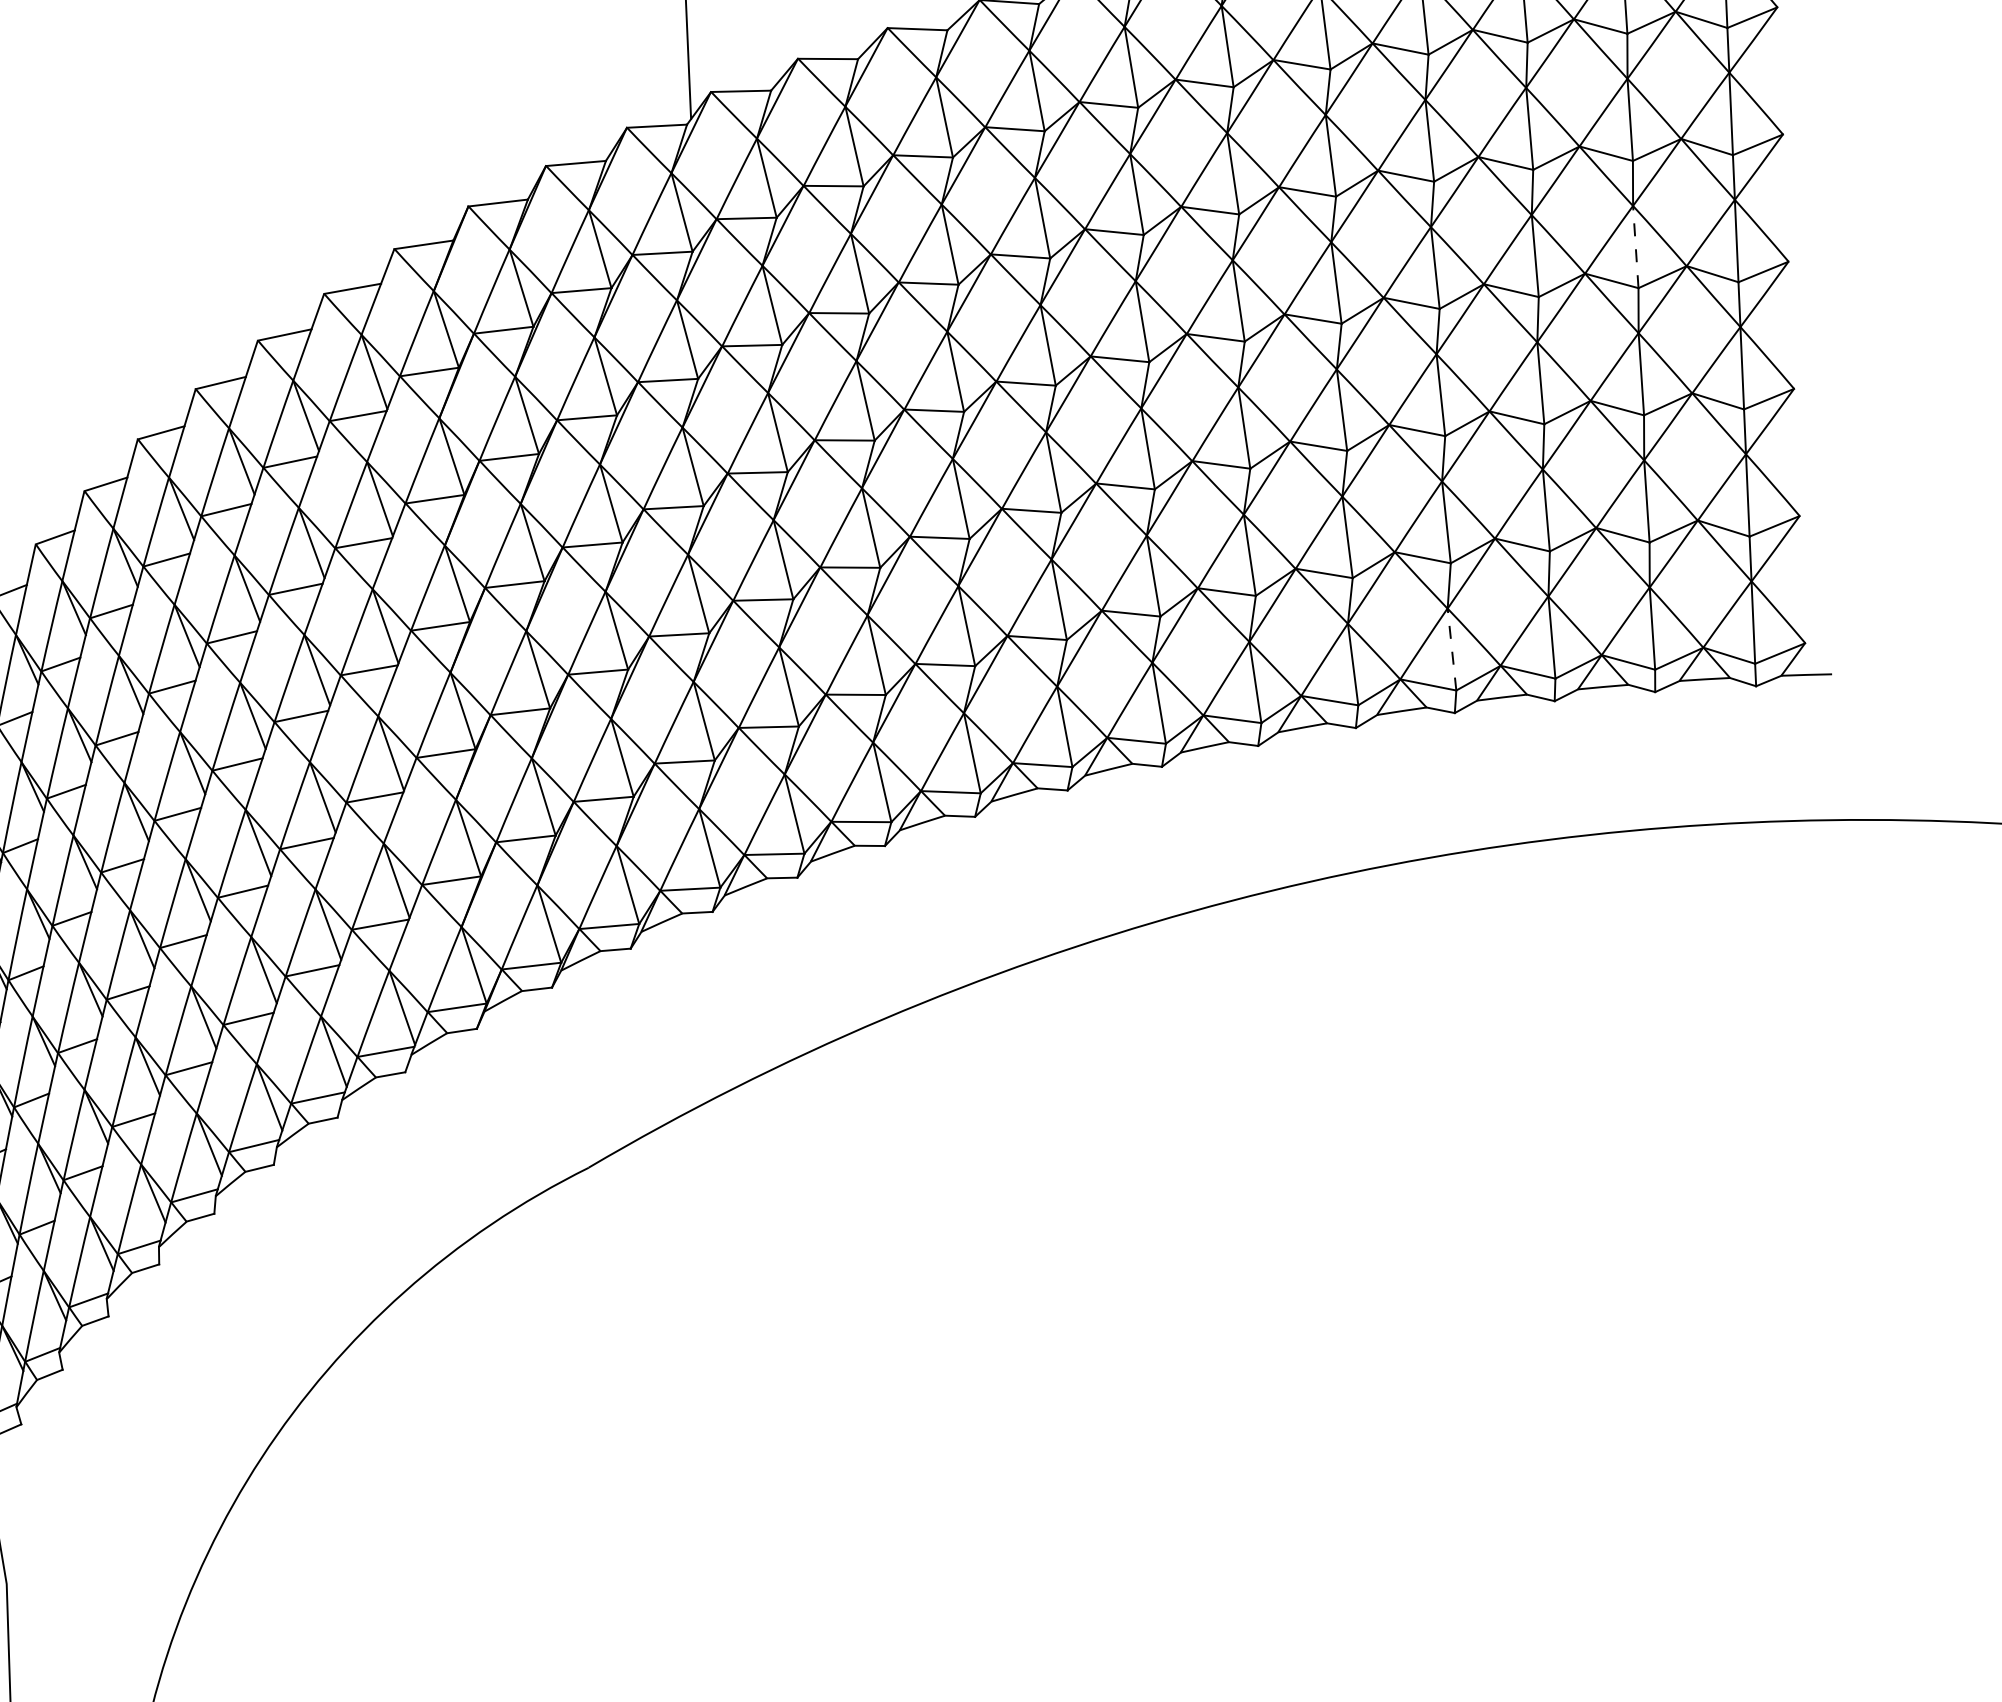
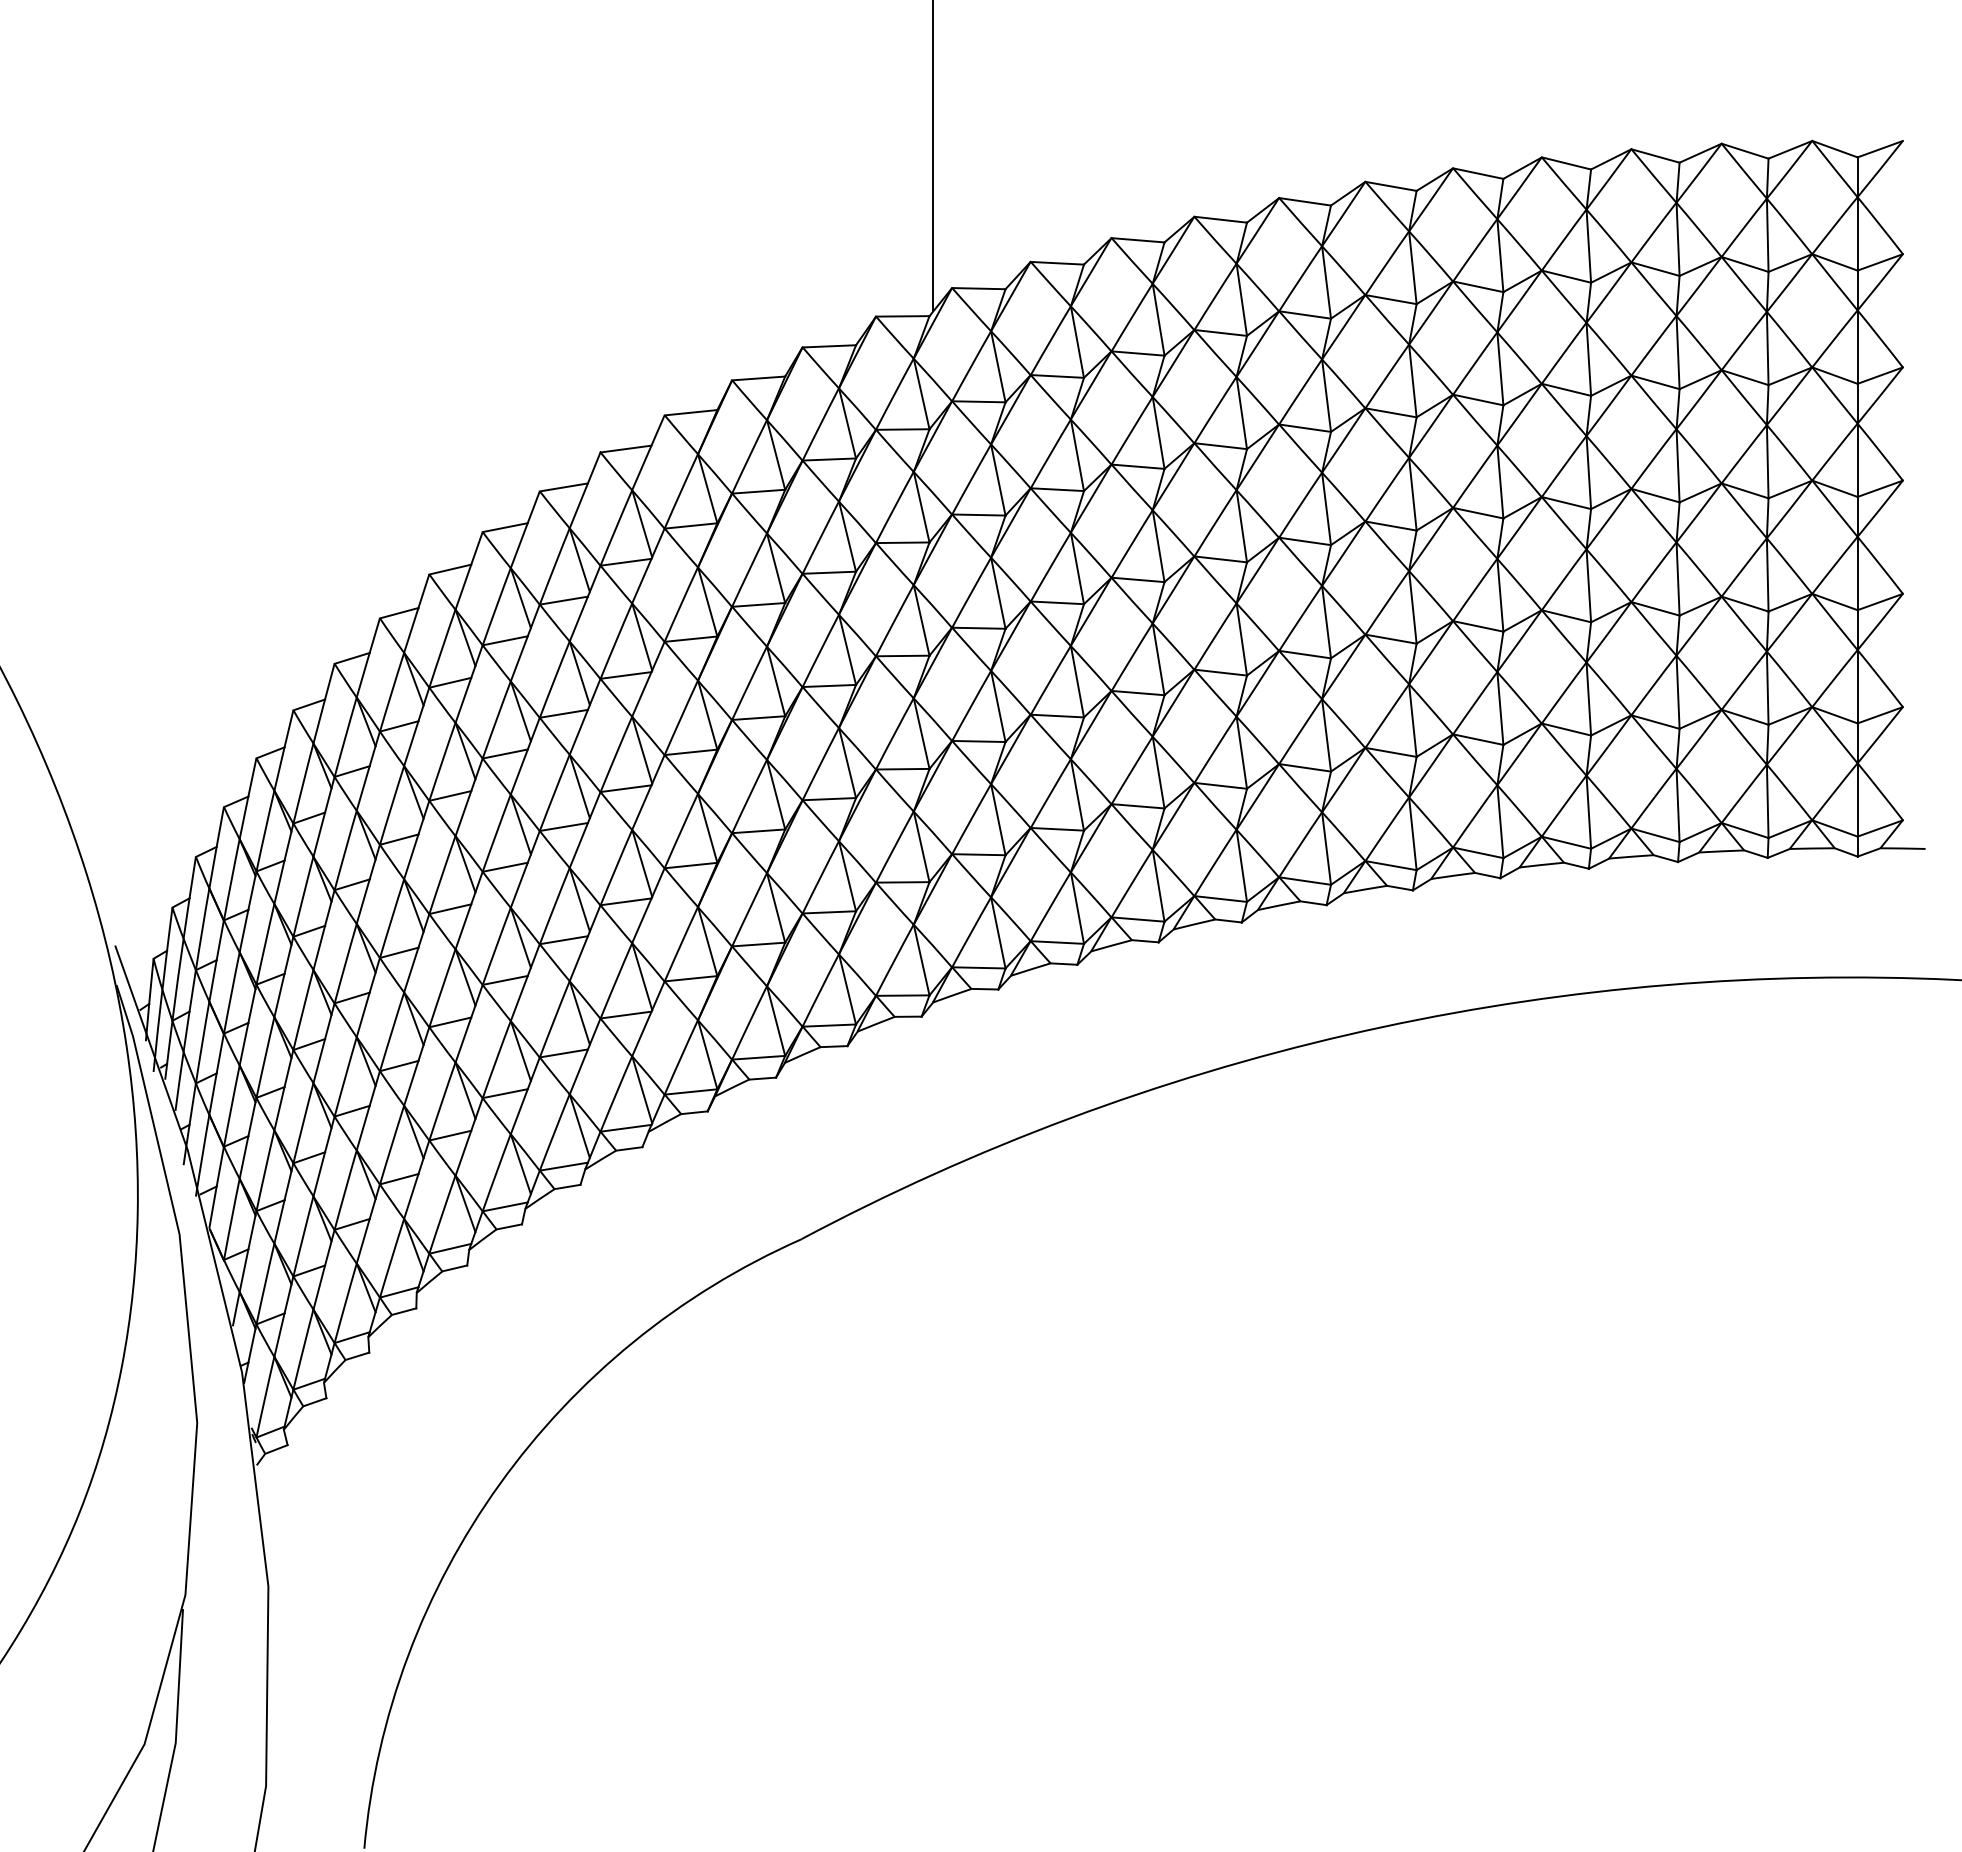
line: (1635, 246) -> (1767, 461), dashed -> solid
line: (1451, 649) -> (1588, 812), dashed -> solid

